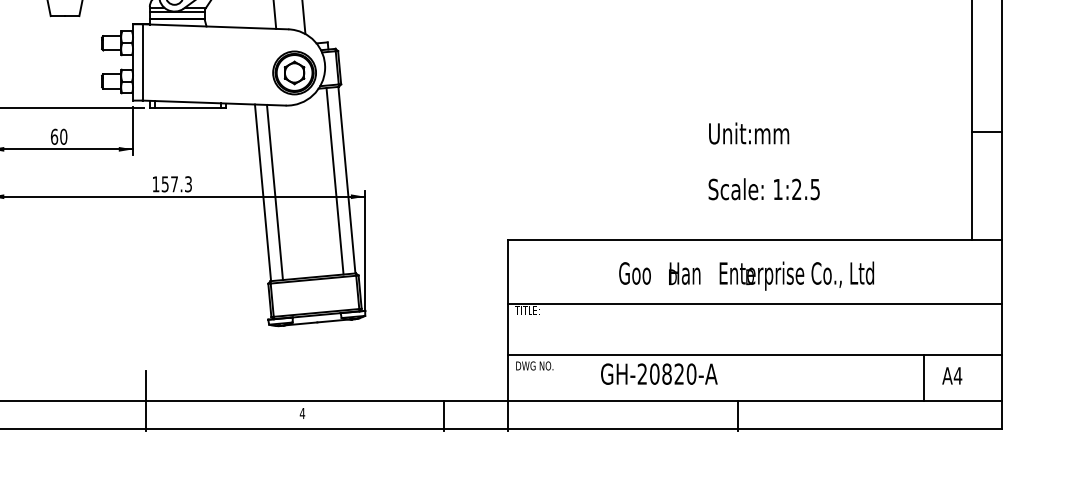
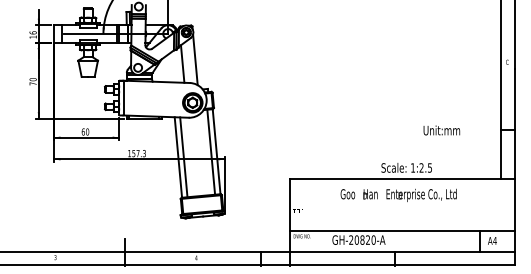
text: (748, 133) -> (441, 130), moved
text: (763, 188) -> (406, 167), moved
line: (754, 304) -> (402, 208), removed

